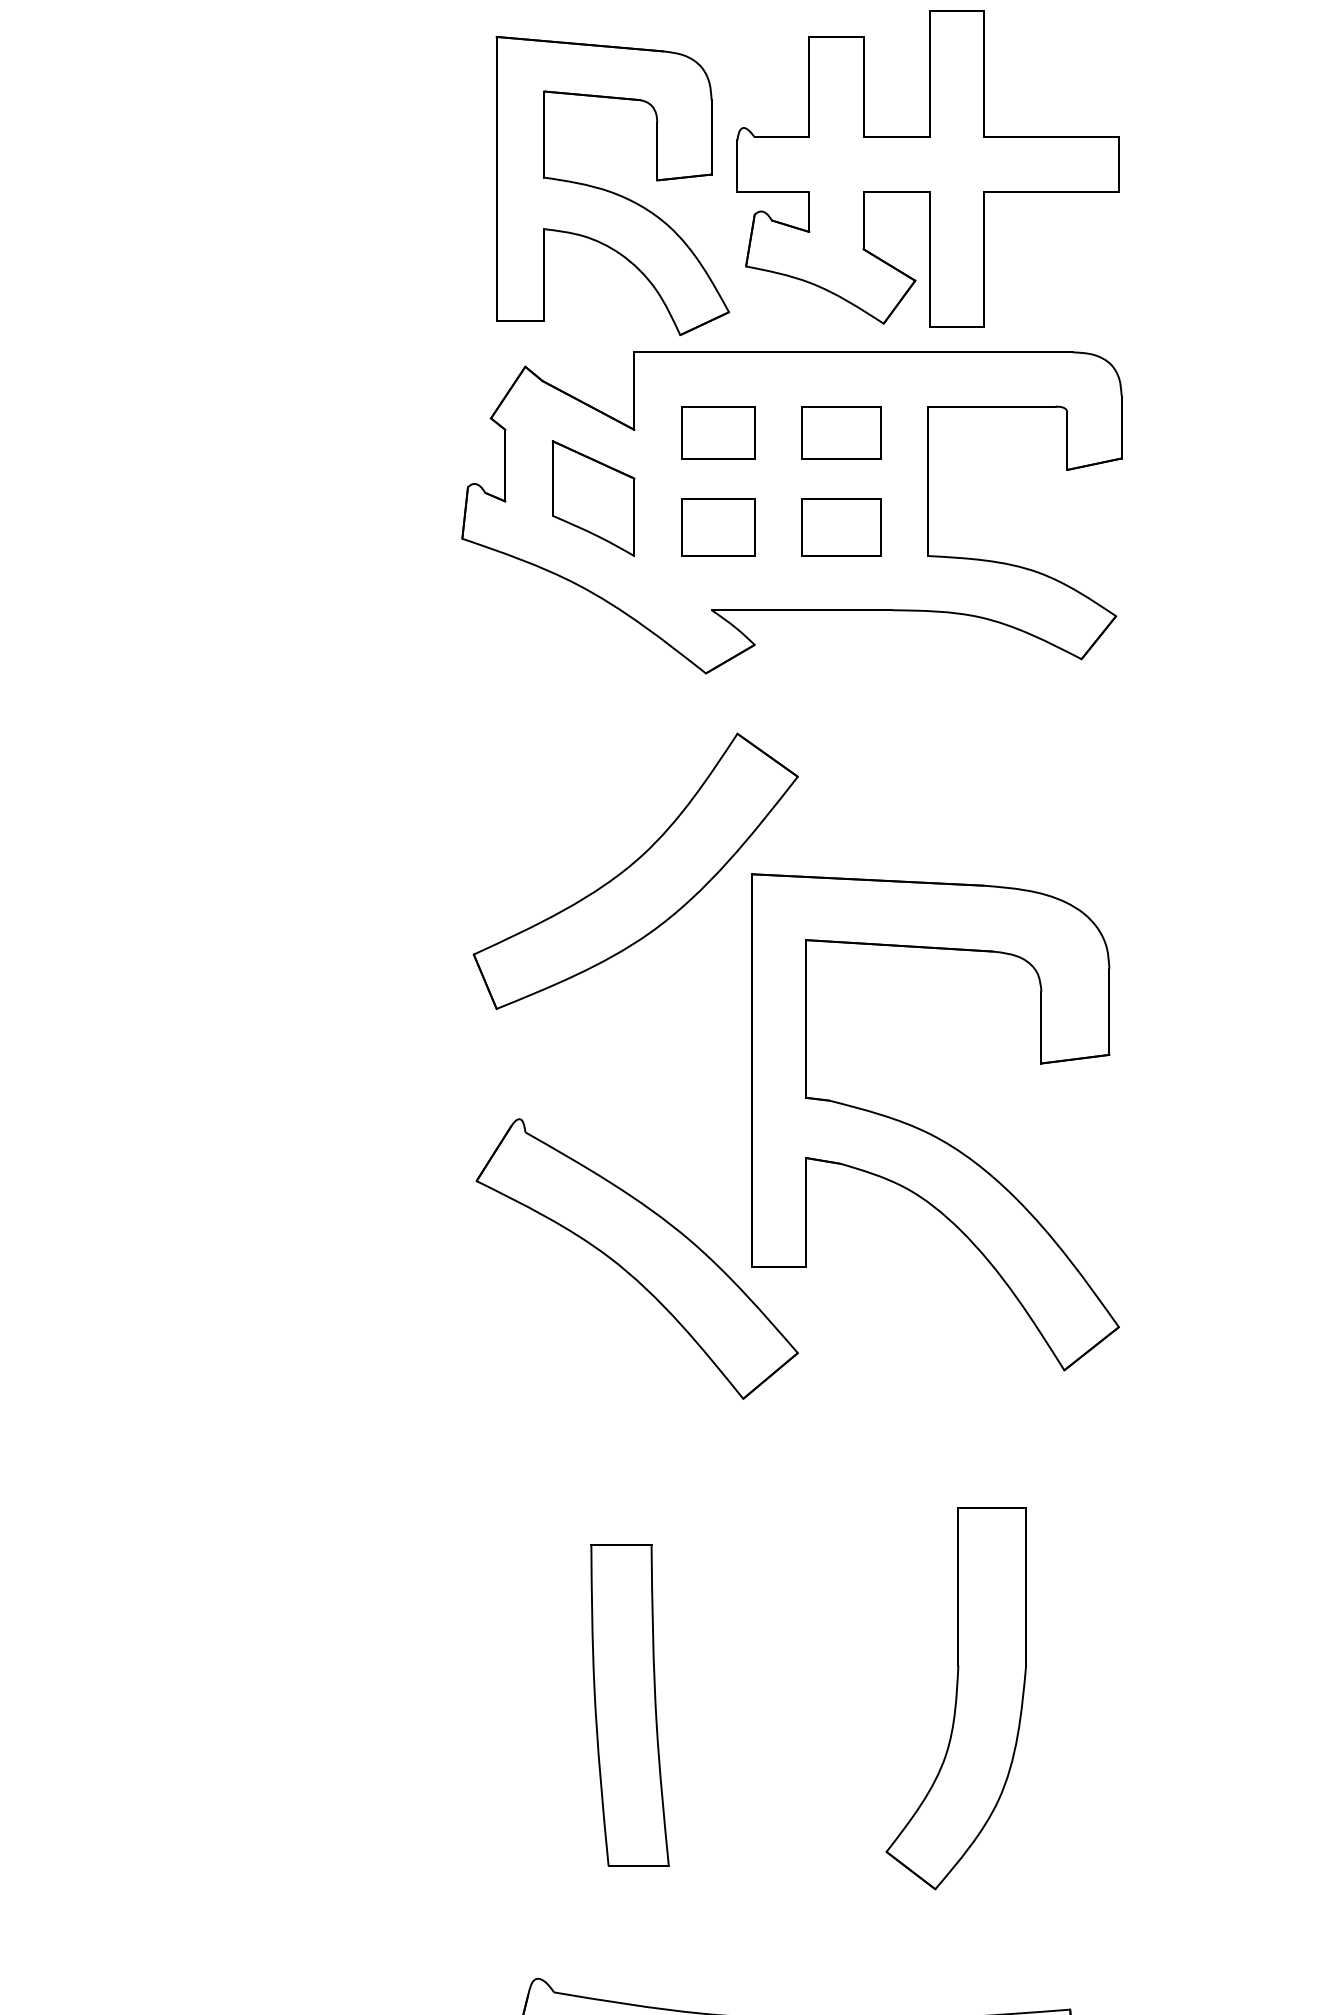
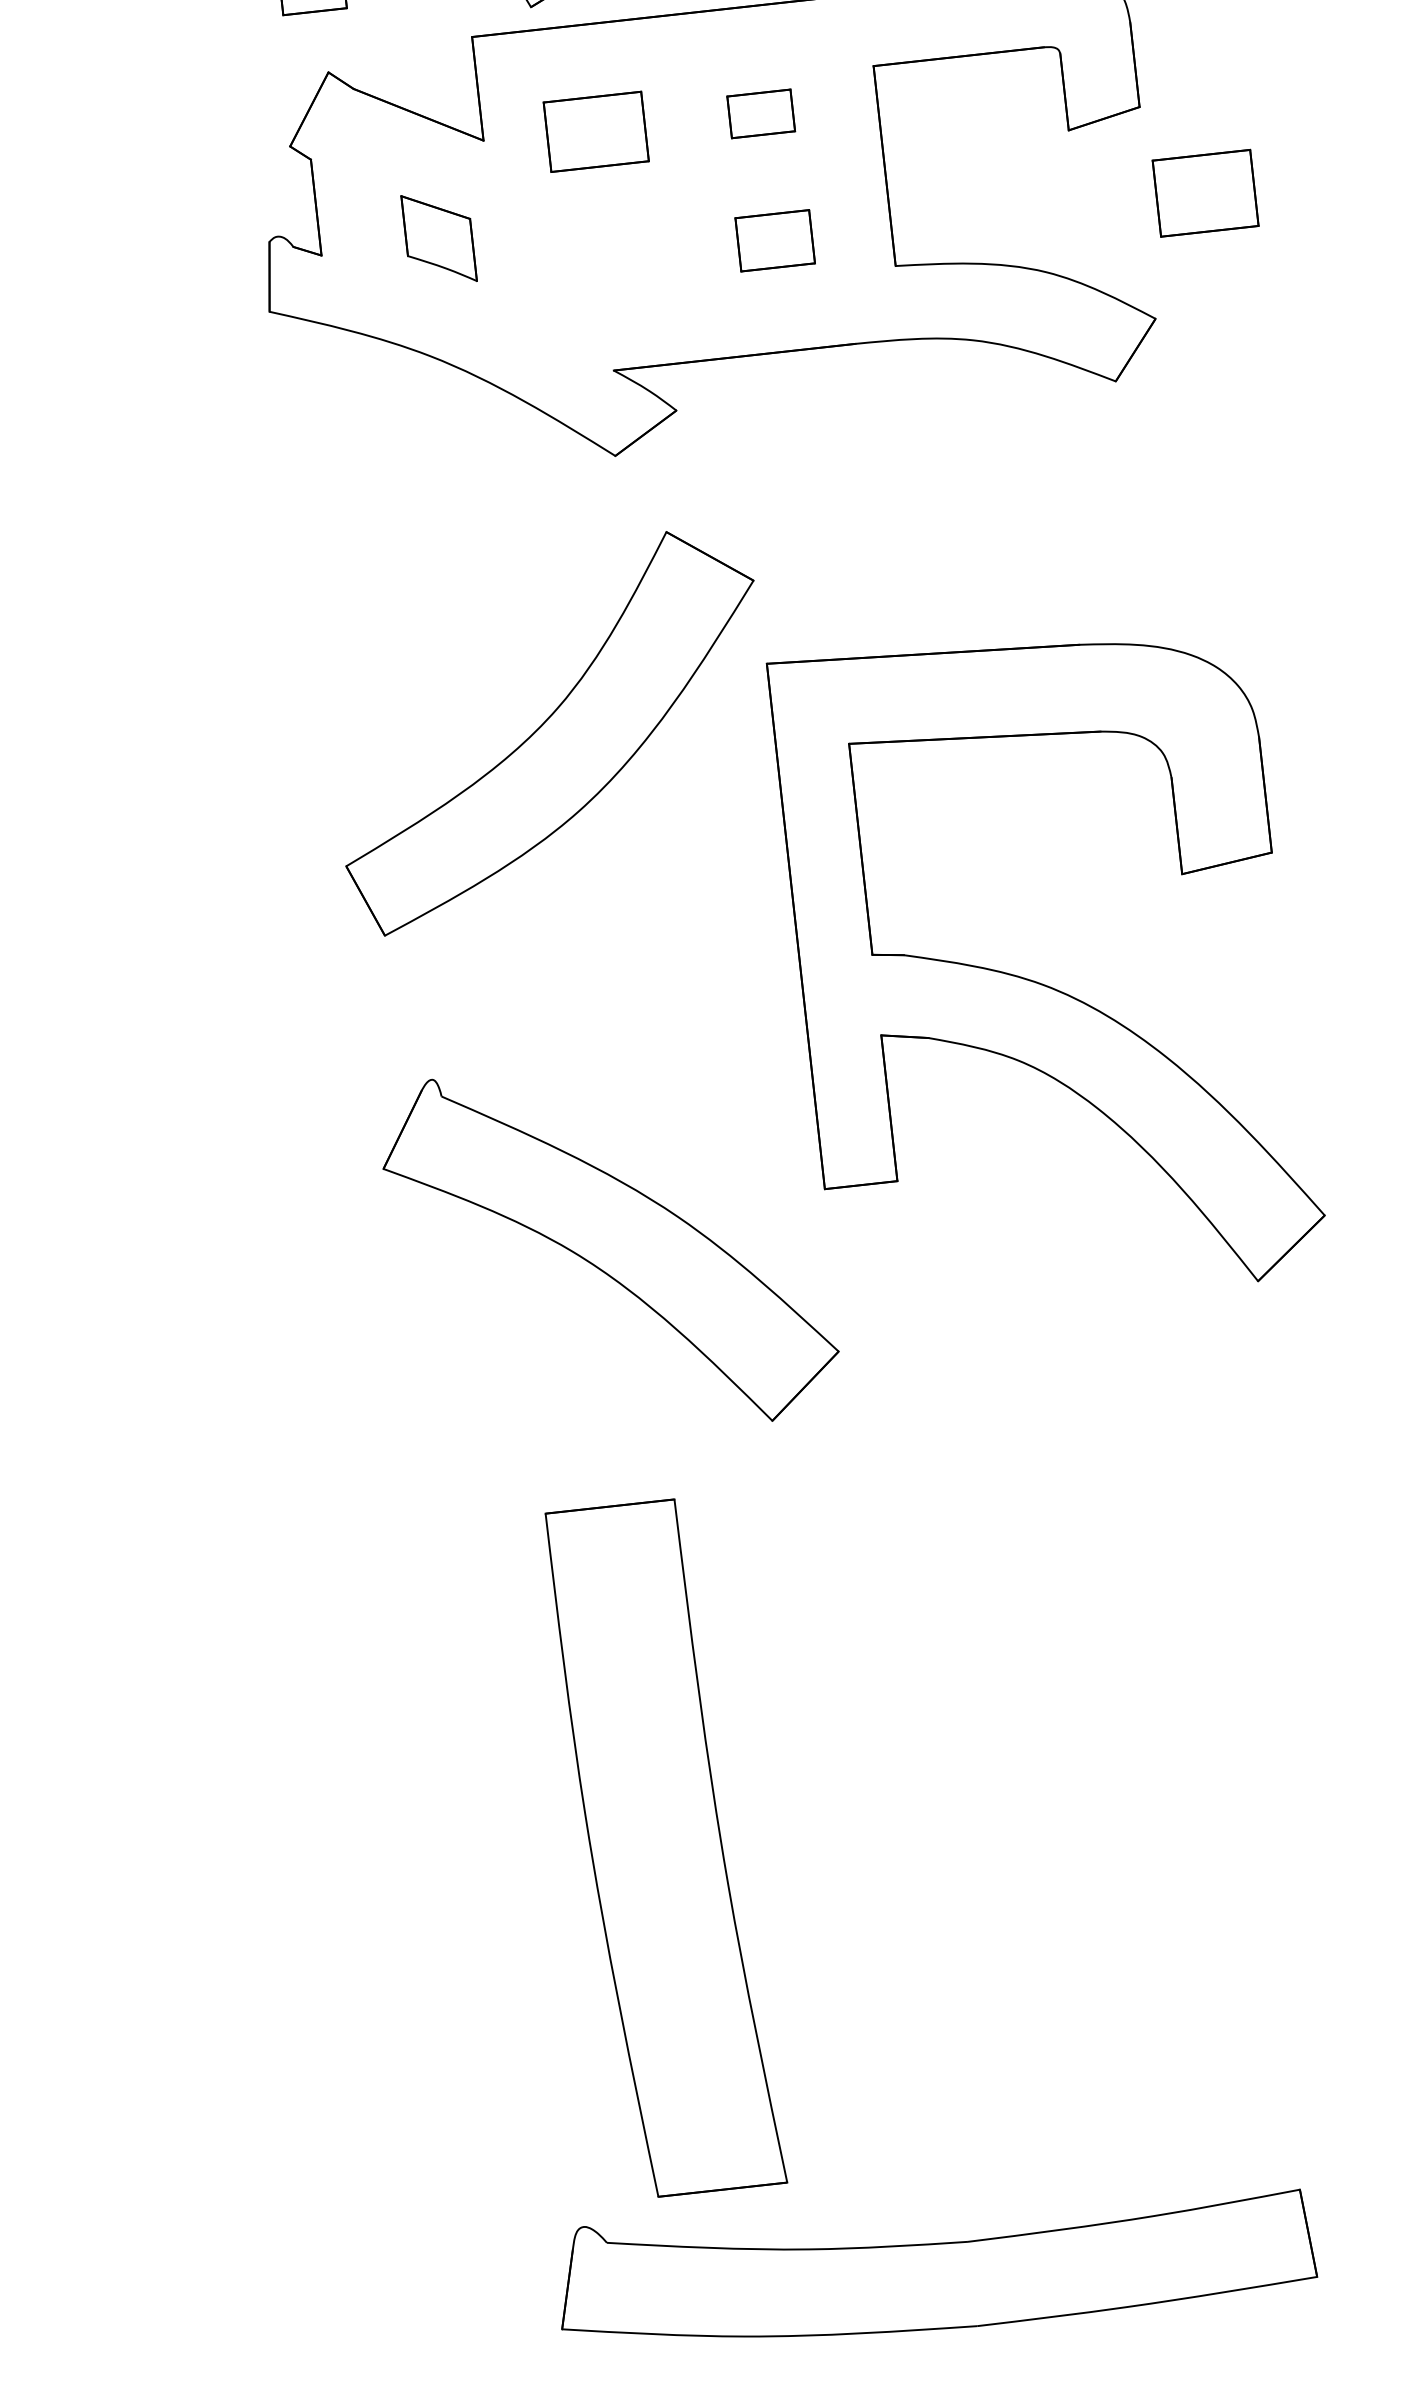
part: (841, 432) -> (761, 113), size x0.6
part: (593, 498) -> (439, 238), size x0.6
part: (718, 527) -> (1205, 193), moved
part: (841, 527) -> (775, 240), size x0.7
part: (929, 1132) -> (1042, 982), moved
part: (955, 1698) -> (1100, 1790), removed
part: (629, 1705) -> (665, 1847), size x1.6

